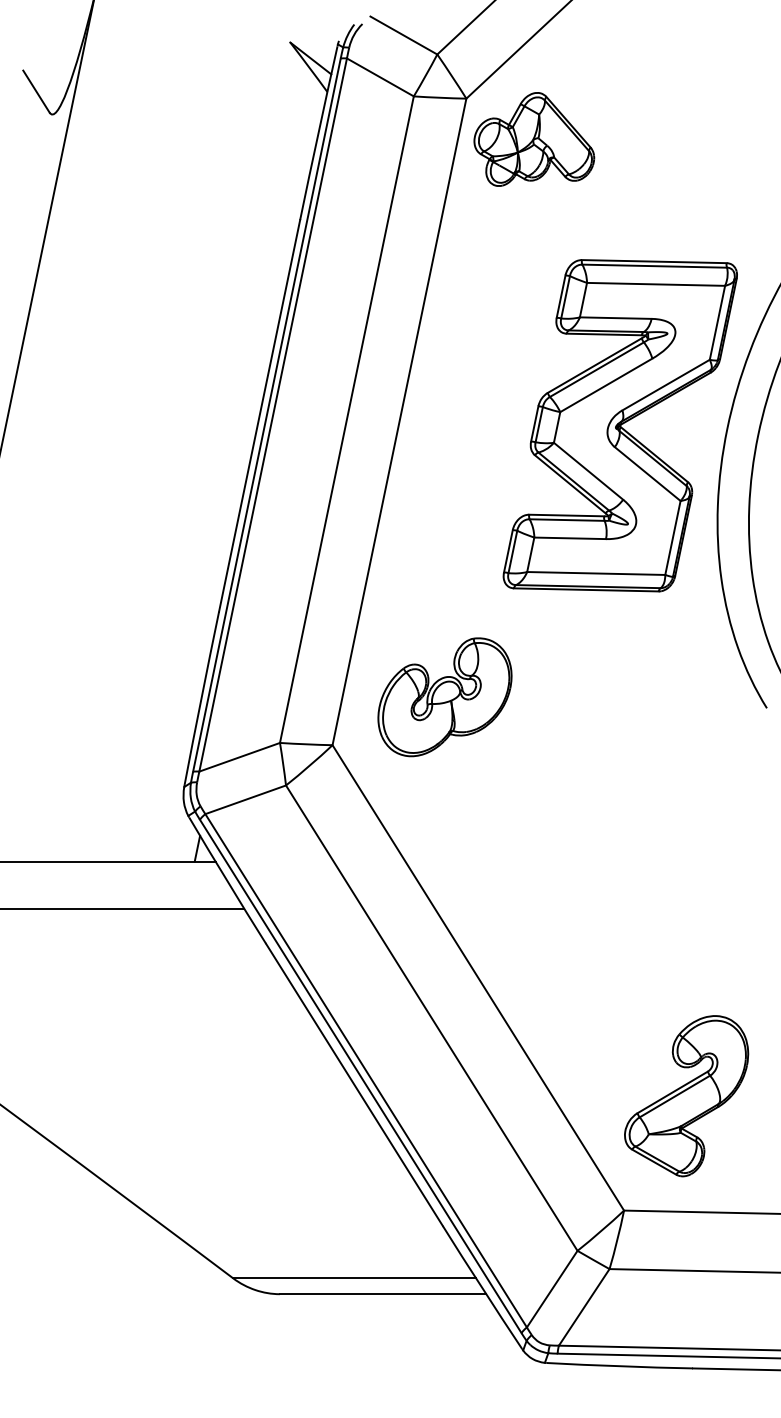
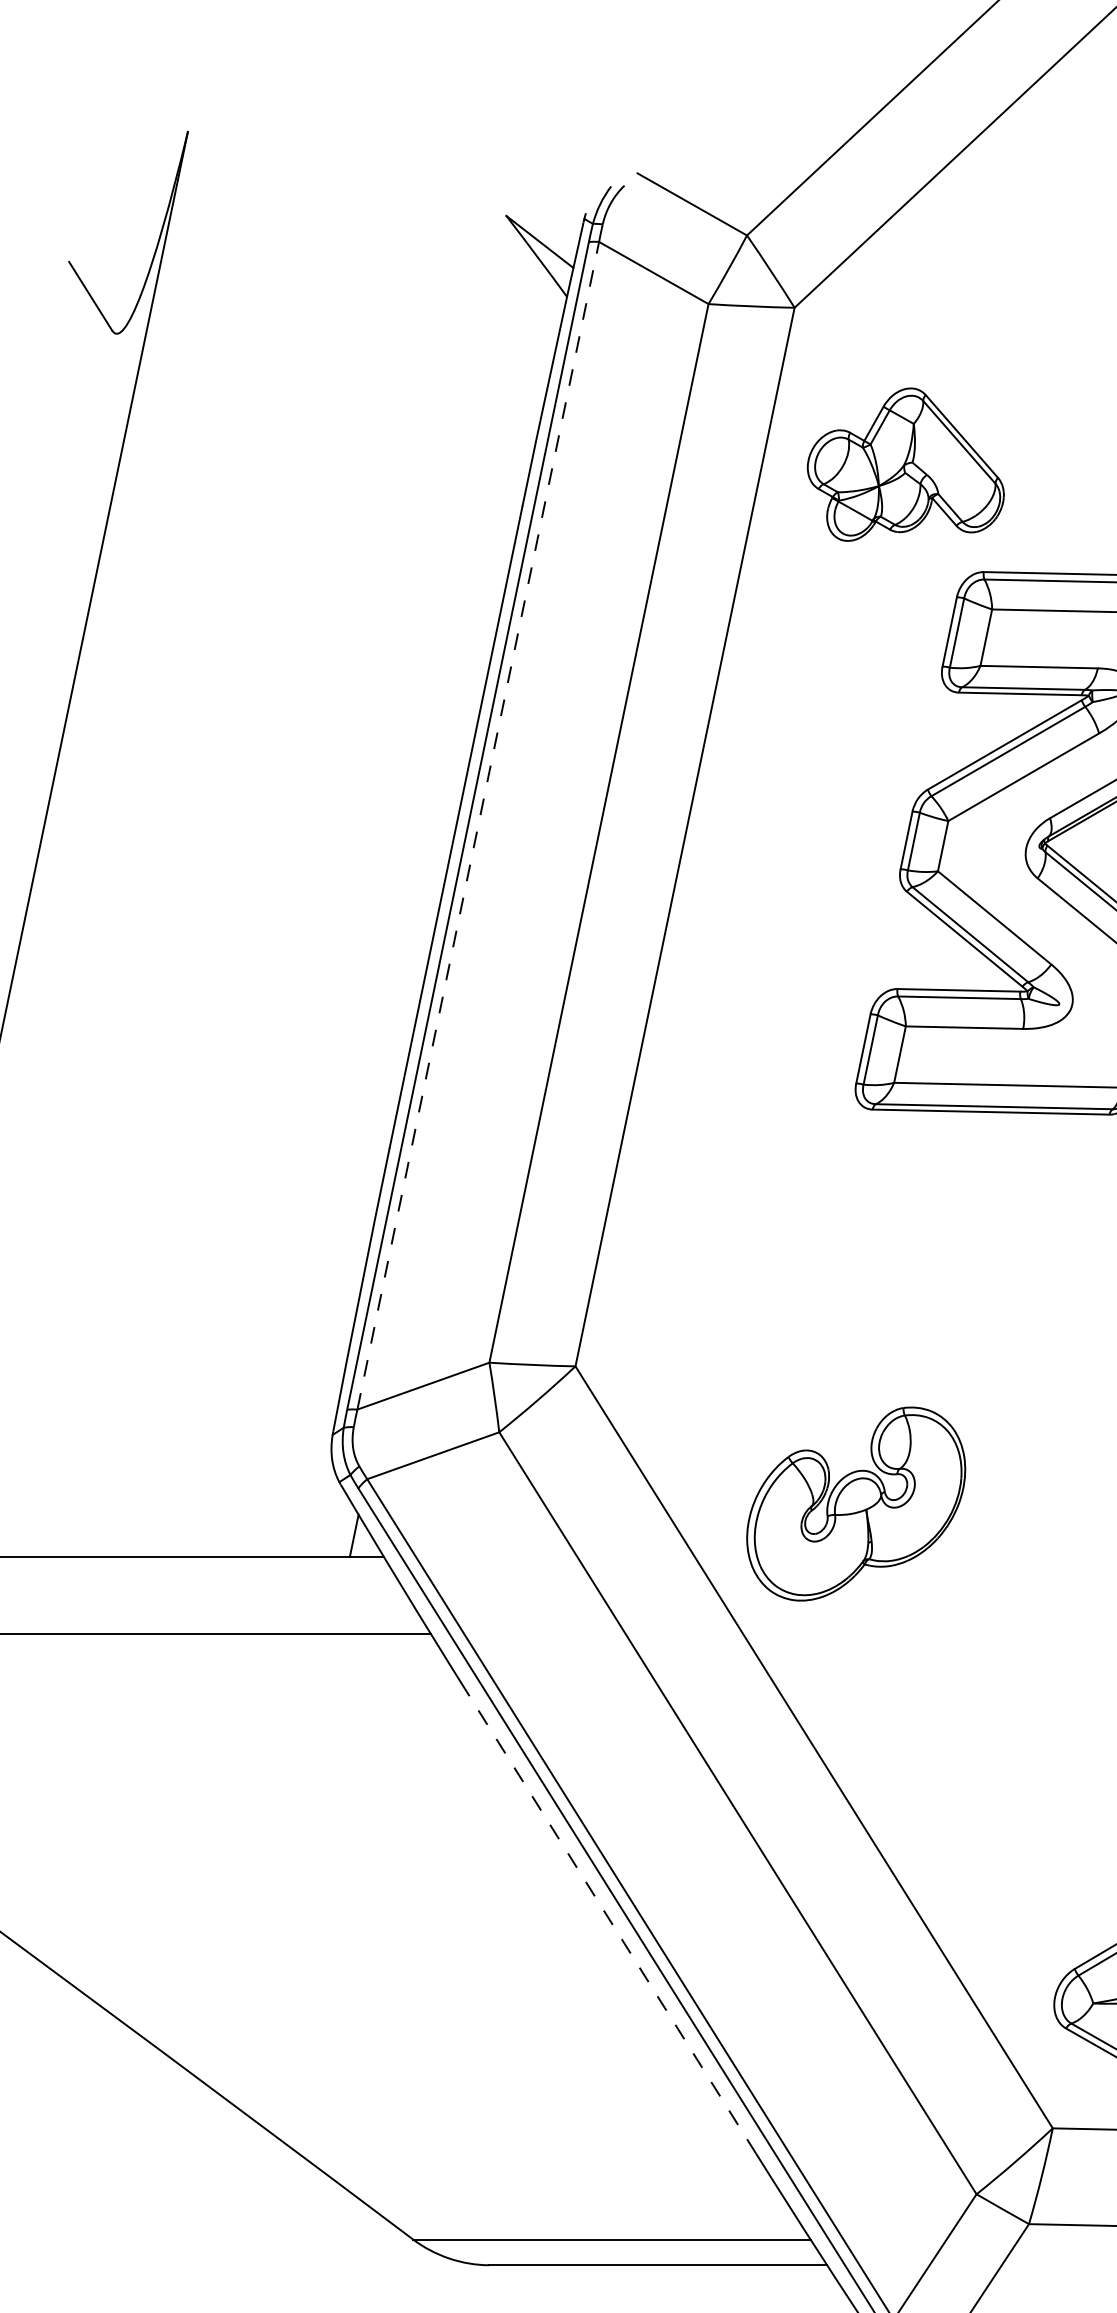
part: (534, 139) -> (906, 464), moved
line: (273, 414) -> (478, 824), solid -> dashed
part: (444, 697) -> (855, 1504), moved
line: (354, 1084) -> (611, 1921), solid -> dashed

